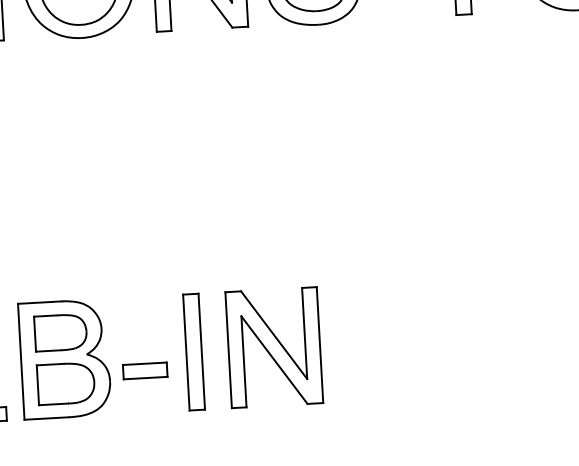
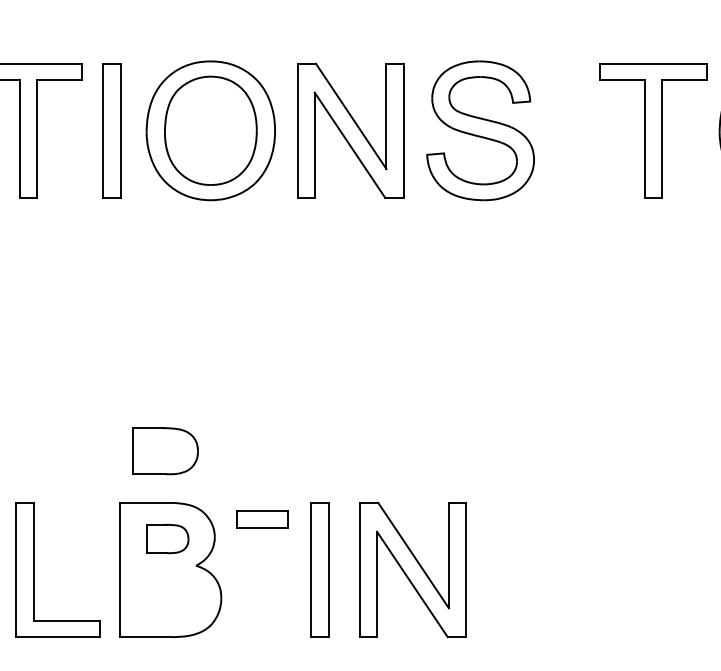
part: (60, 332) -> (167, 538), size x0.7
part: (145, 370) -> (262, 519), moved
part: (66, 383) -> (165, 451), moved

